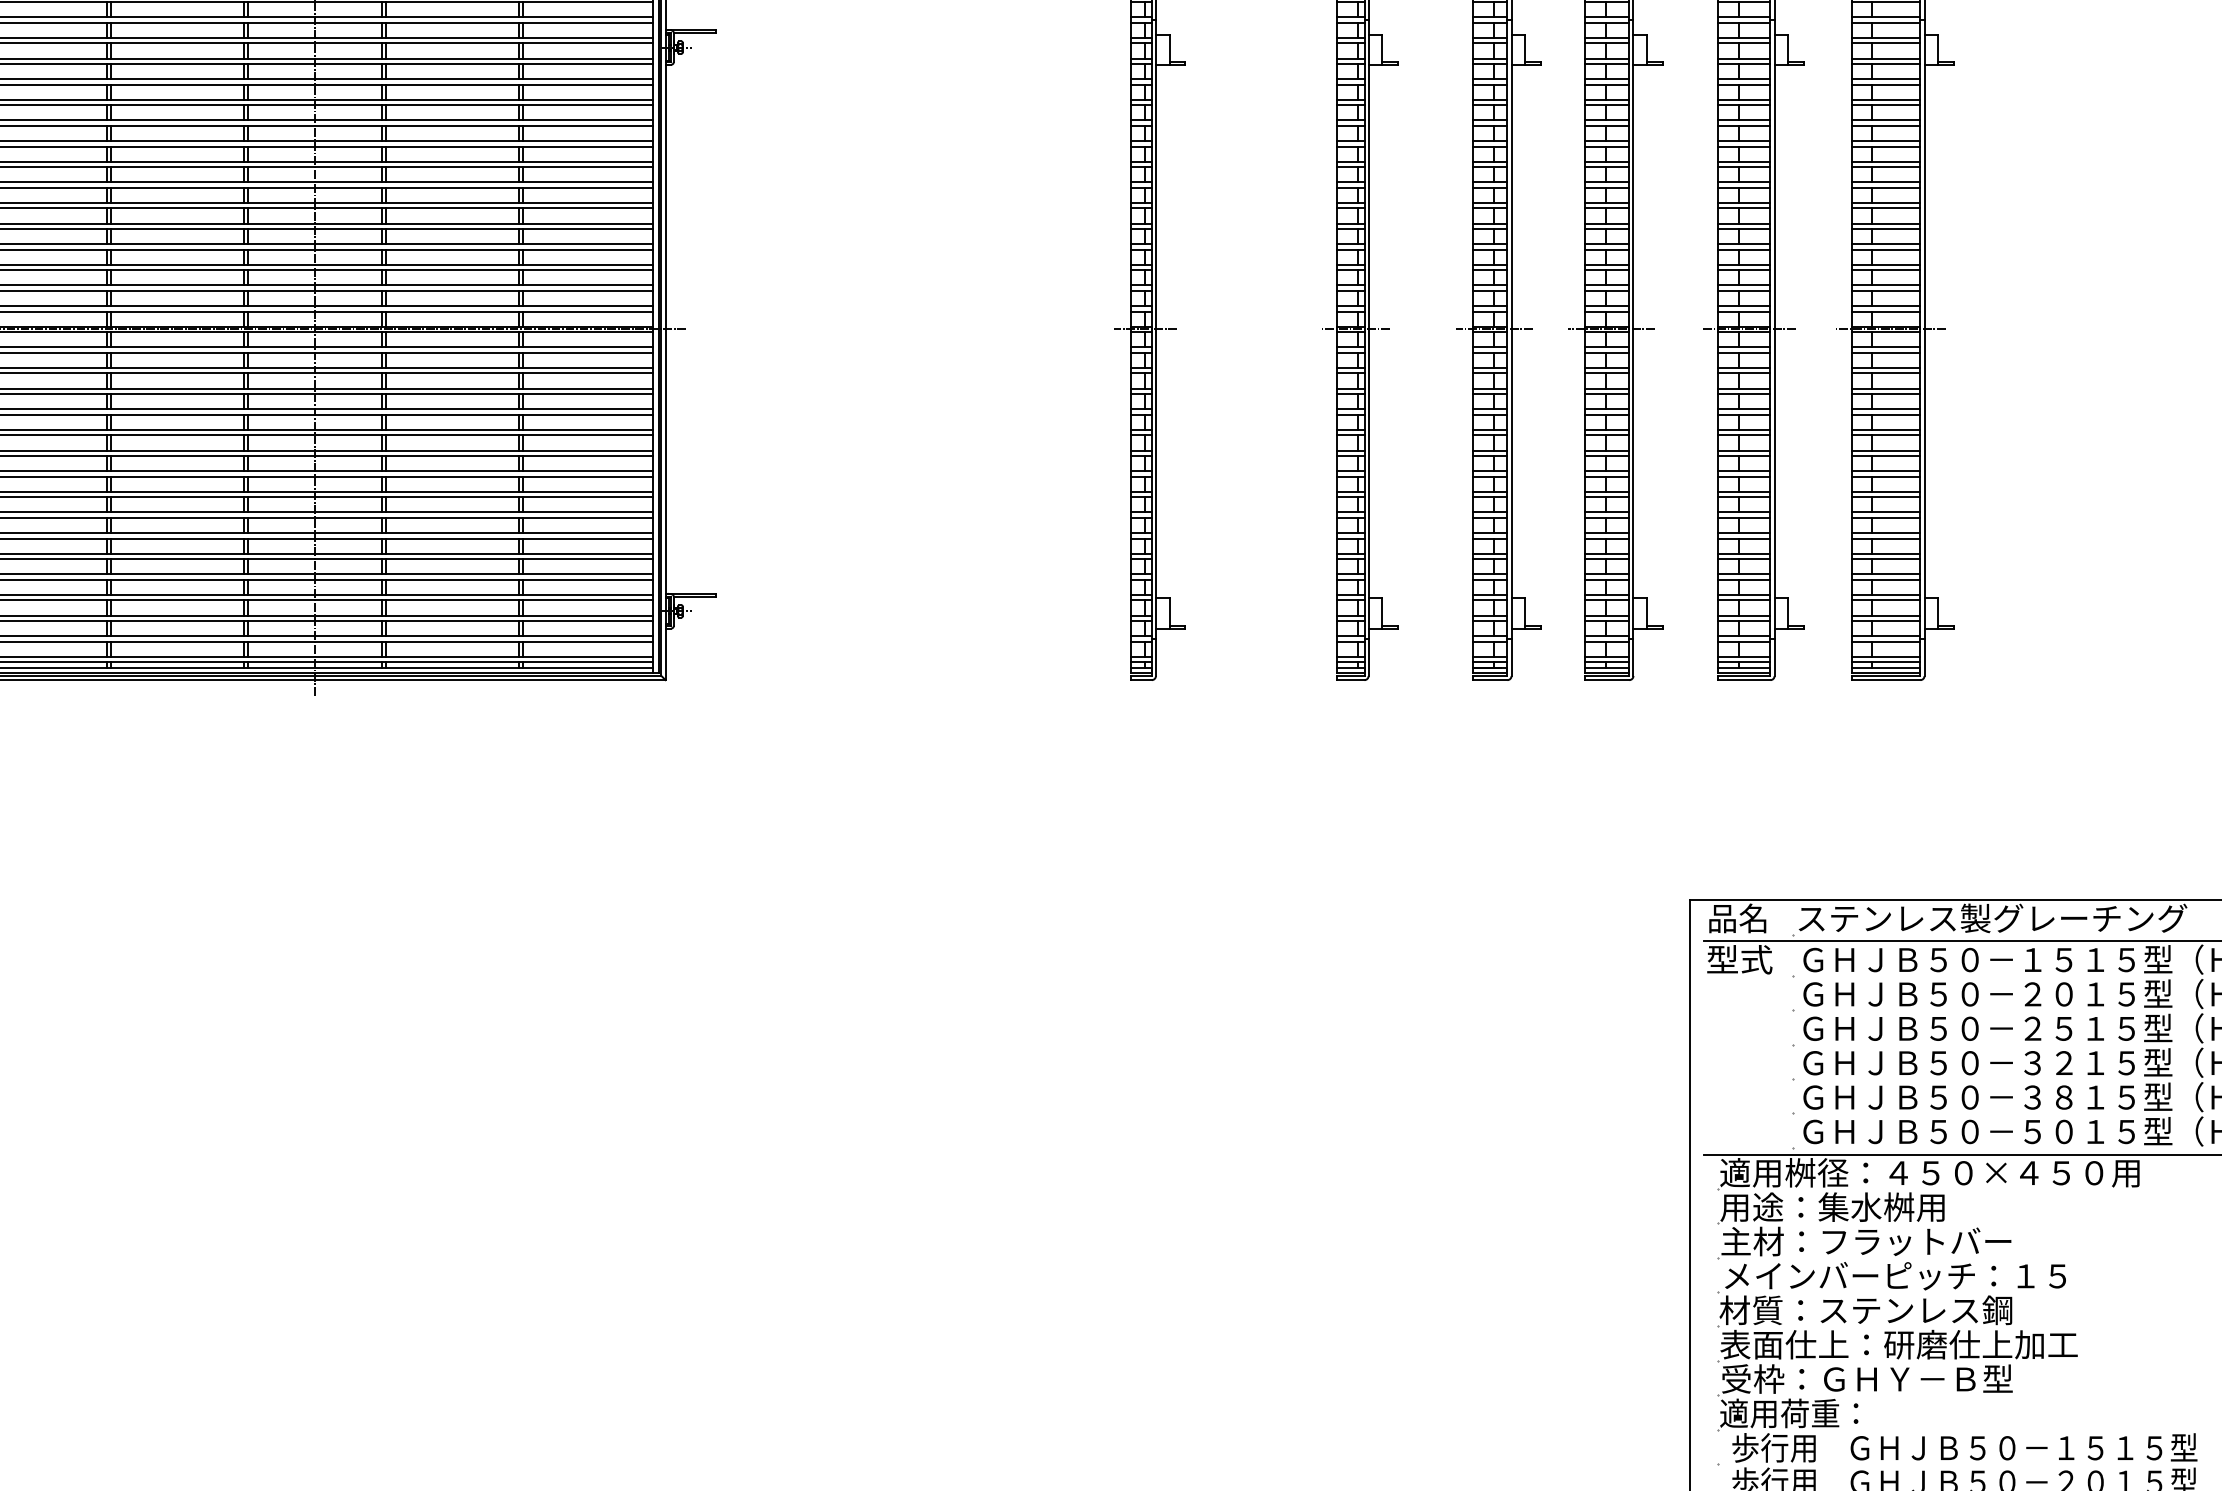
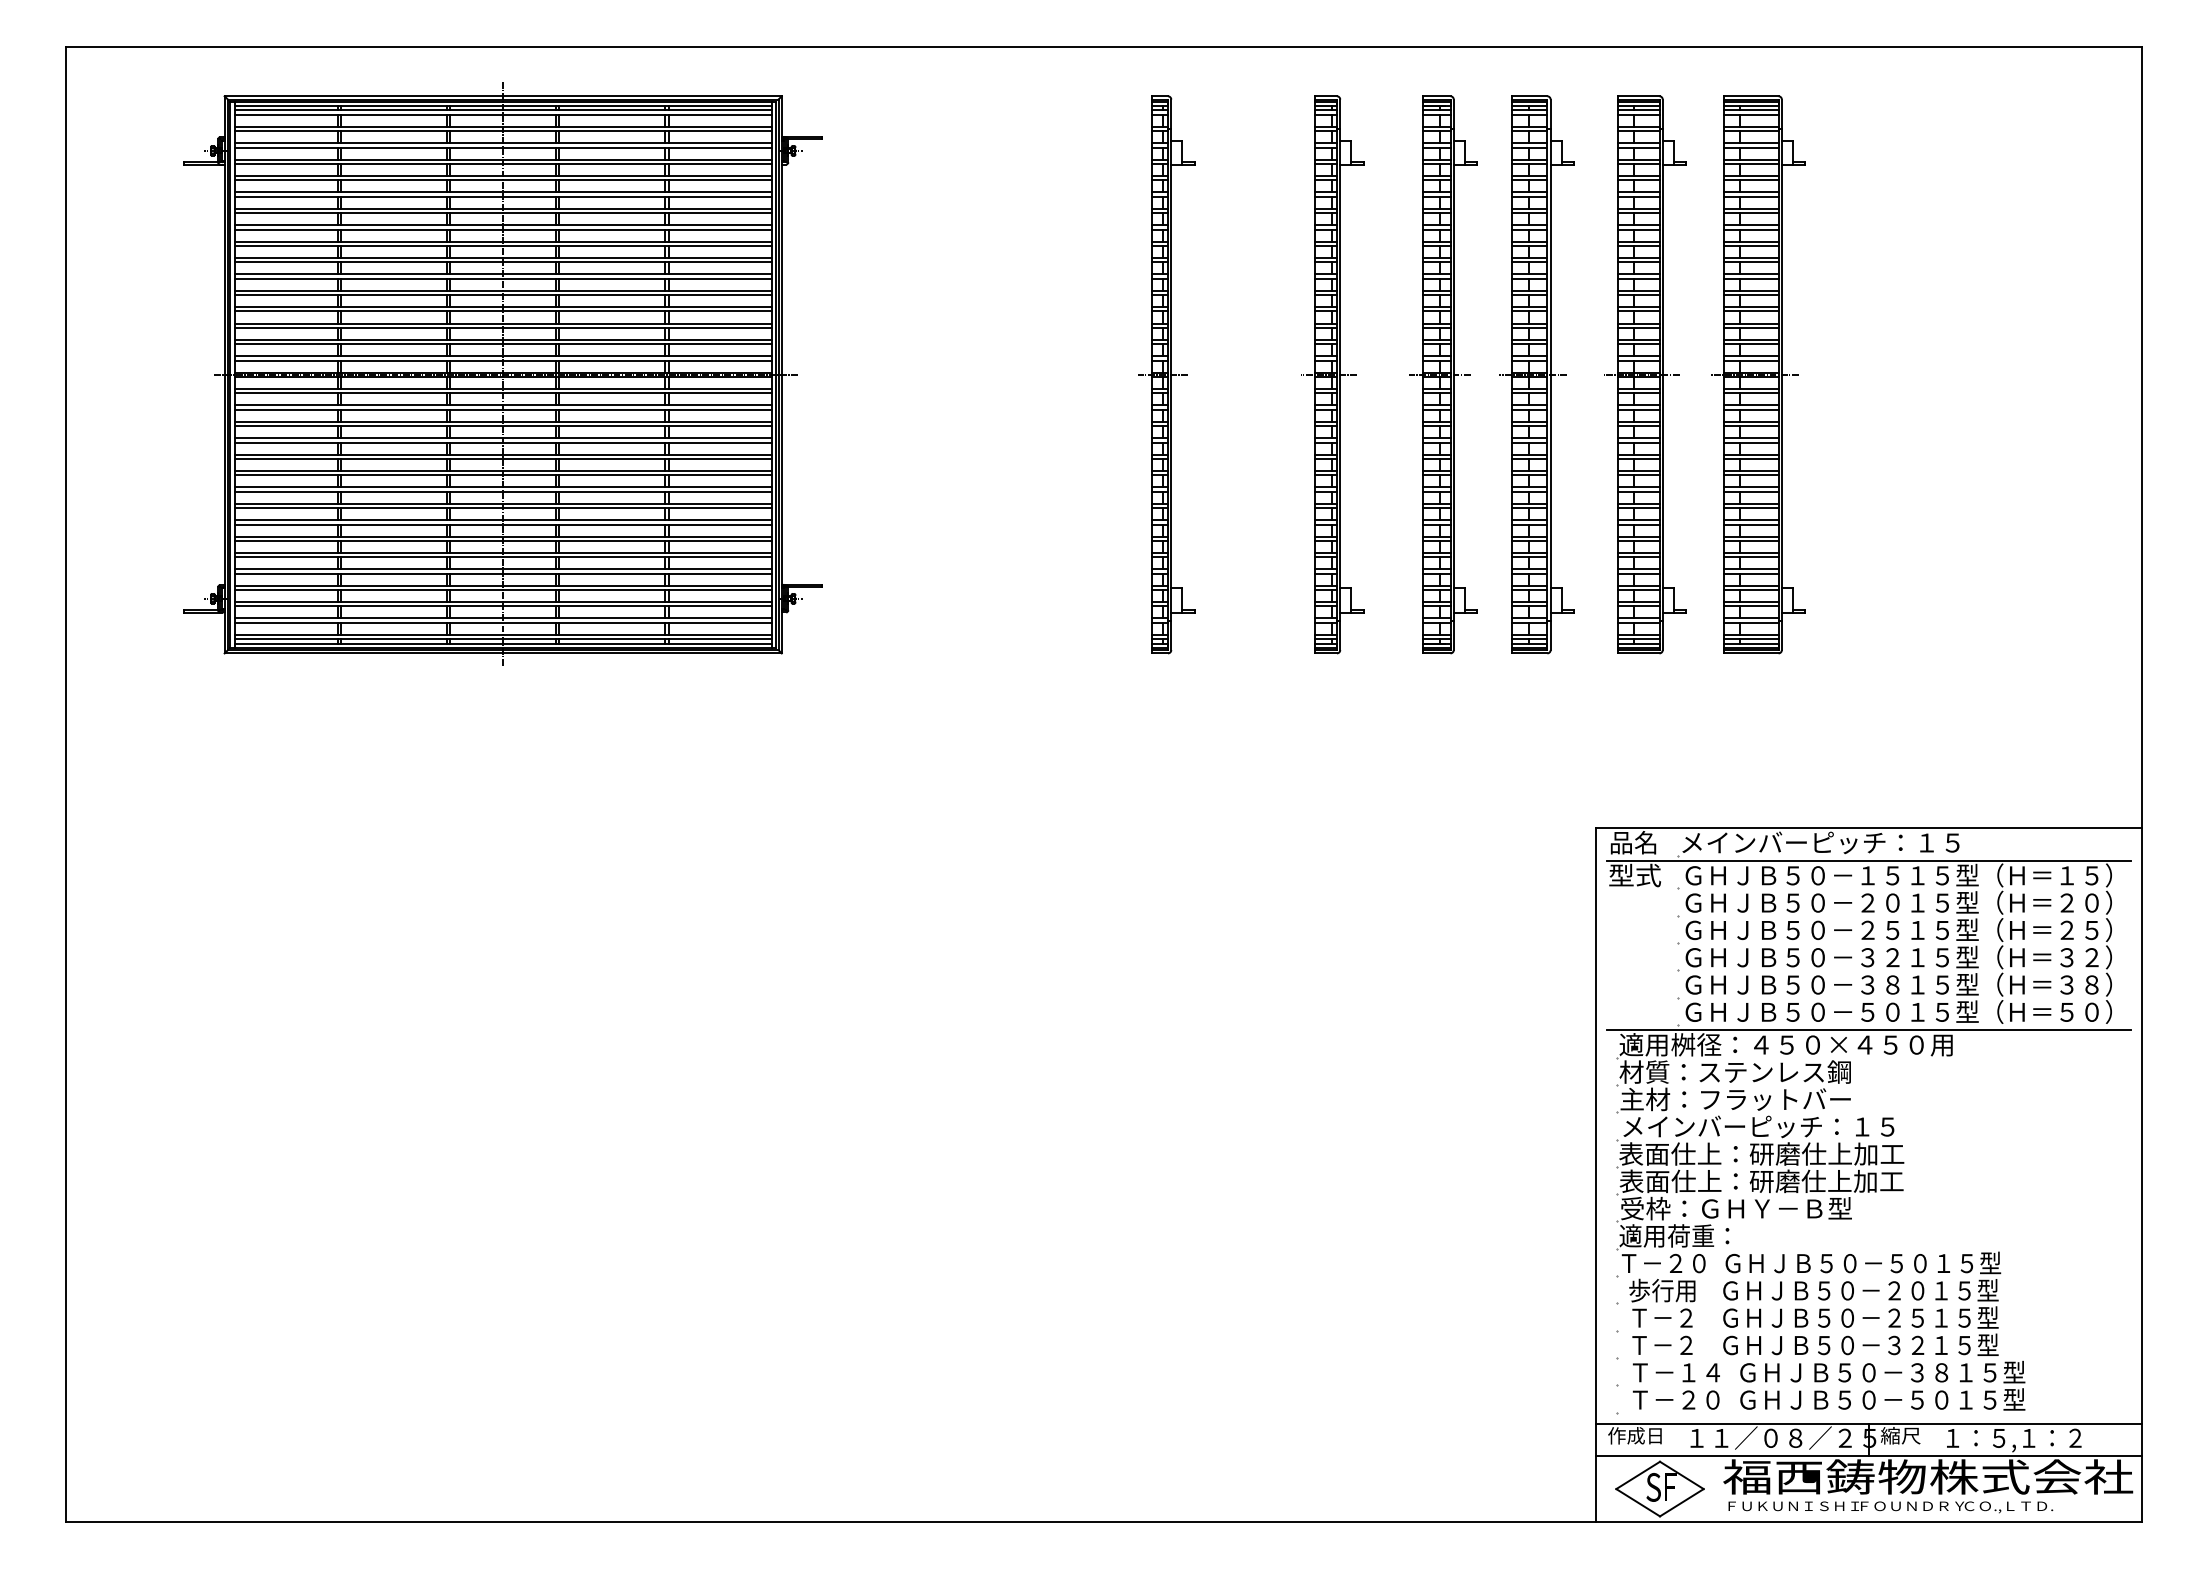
text: (1993, 918) -> (1836, 842), ステンレス製グレーチング -> メインバーピッチ：１５
text: (1864, 1206) -> (1734, 1071), 用途：集水桝用 -> 材質：ステンレス鋼
text: (1898, 1309) -> (1761, 1153), 材質：ステンレス鋼 -> 表面仕上：研磨仕上加工
text: (1961, 1448) -> (1811, 1263), 歩行用    ＧＨＪＢ５０－１５１５型 -> Ｔ－２０  ＧＨＪＢ５０－５０１５型

